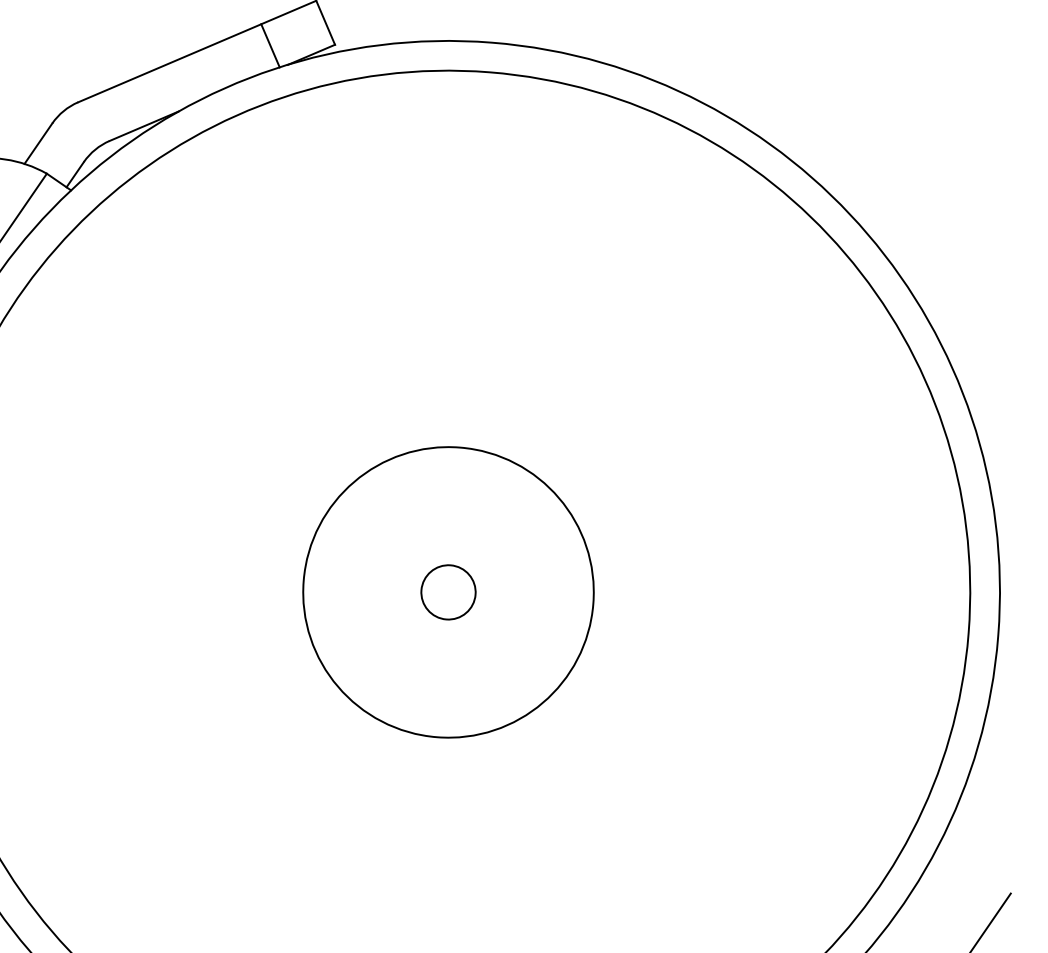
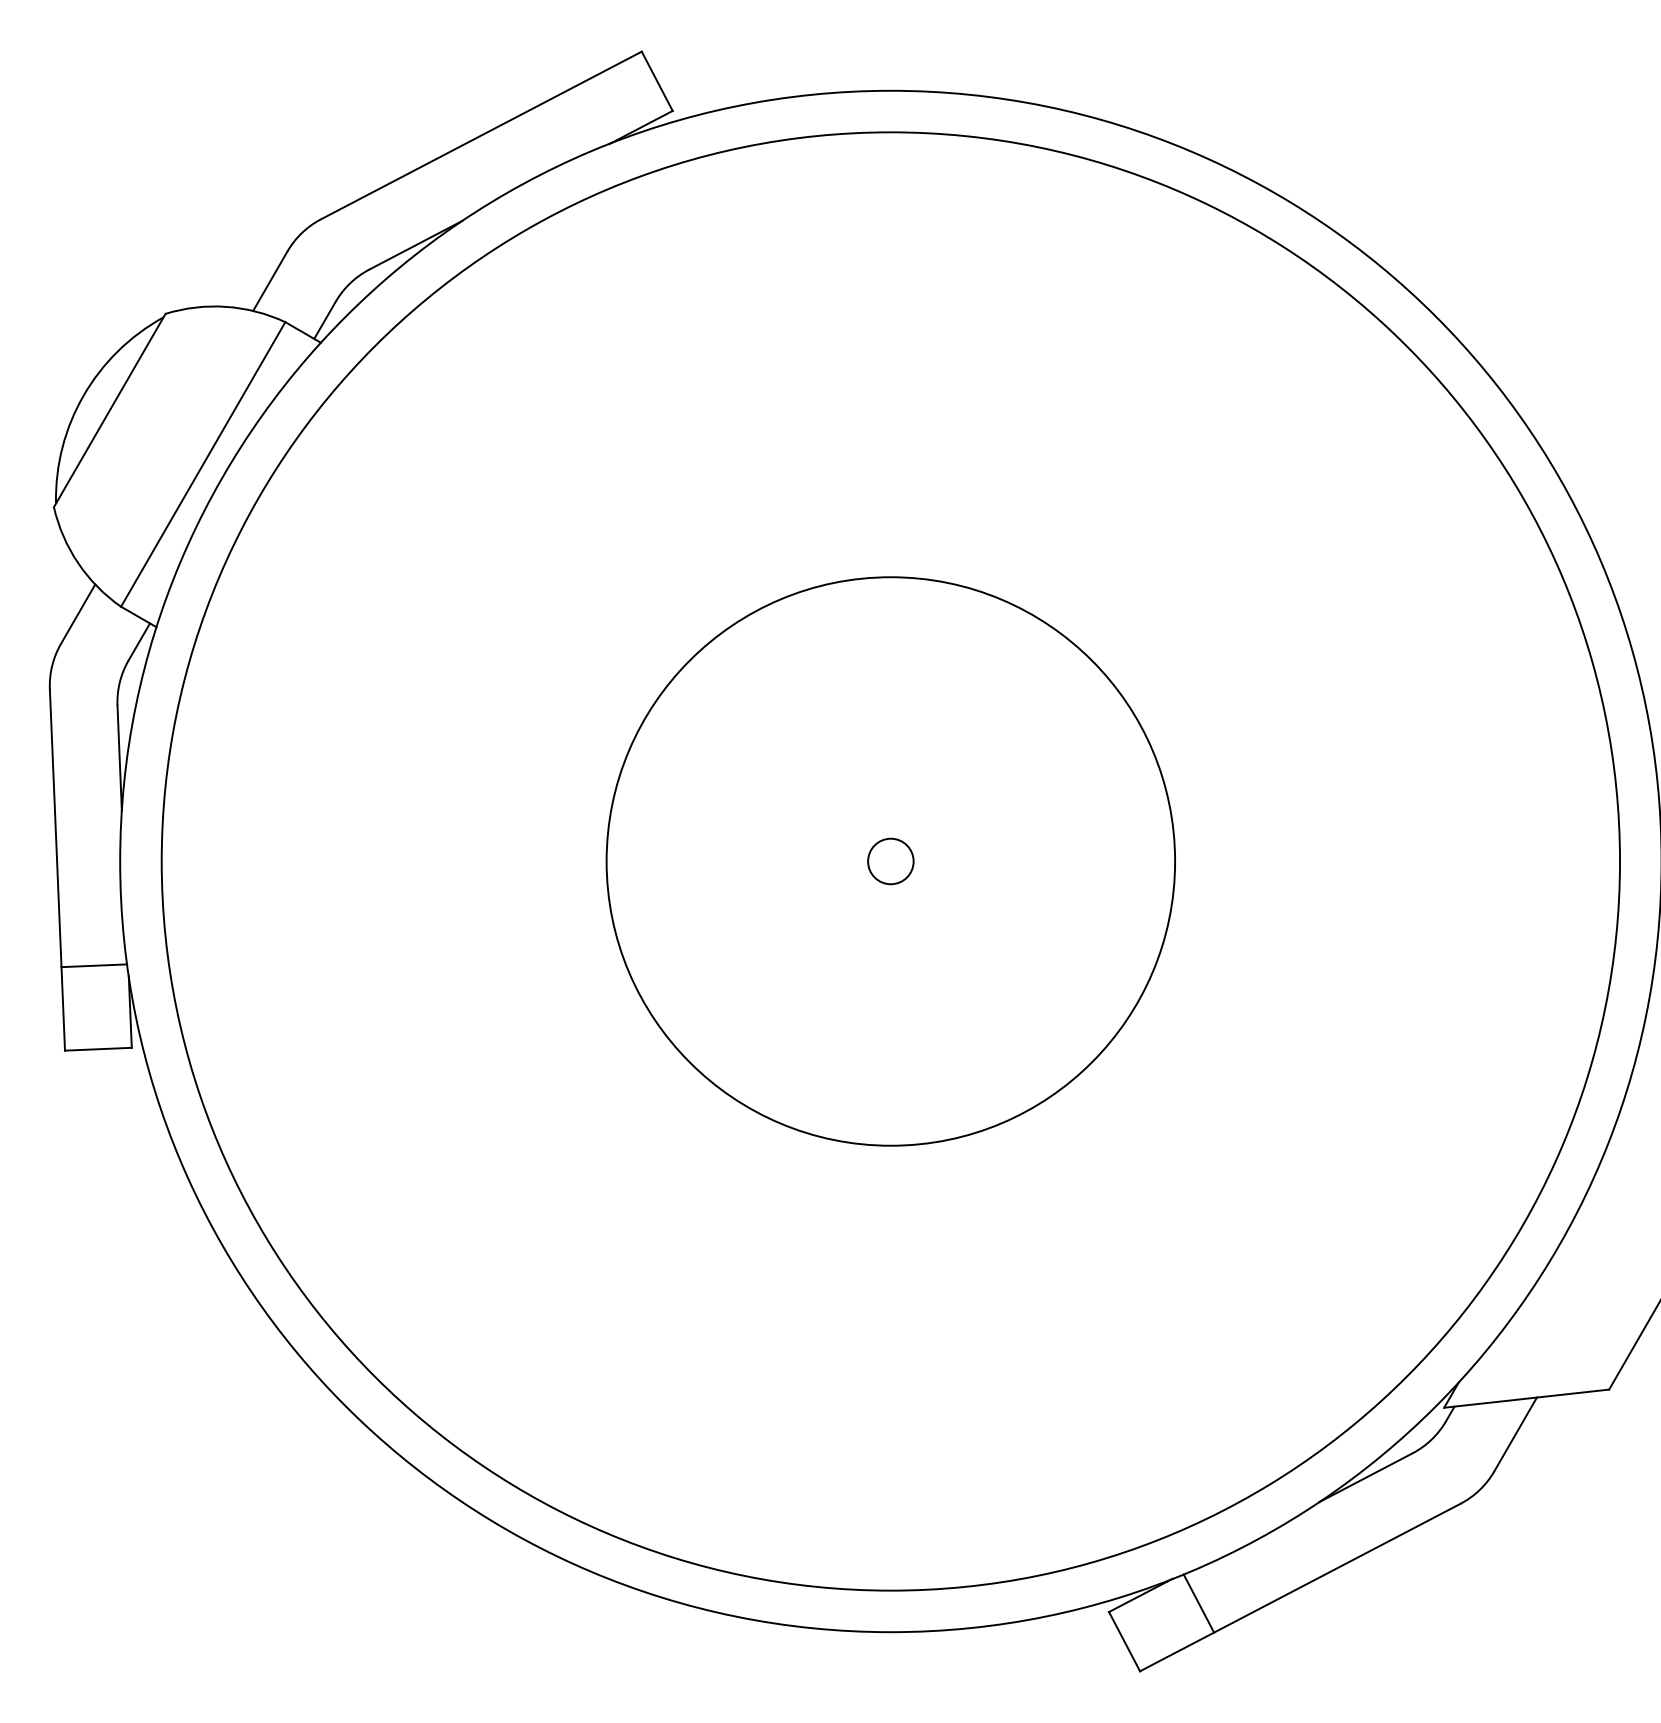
line: (270, 45) -> (582, 119), removed
circle: (448, 592) -> (890, 861), size x0.6
circle: (448, 592) -> (890, 861), size x1.4

